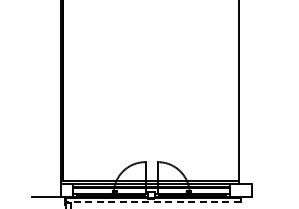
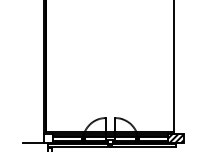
hatch: (241, 189) -> (176, 138), added
line: (153, 202) -> (111, 147), dashed -> solid

